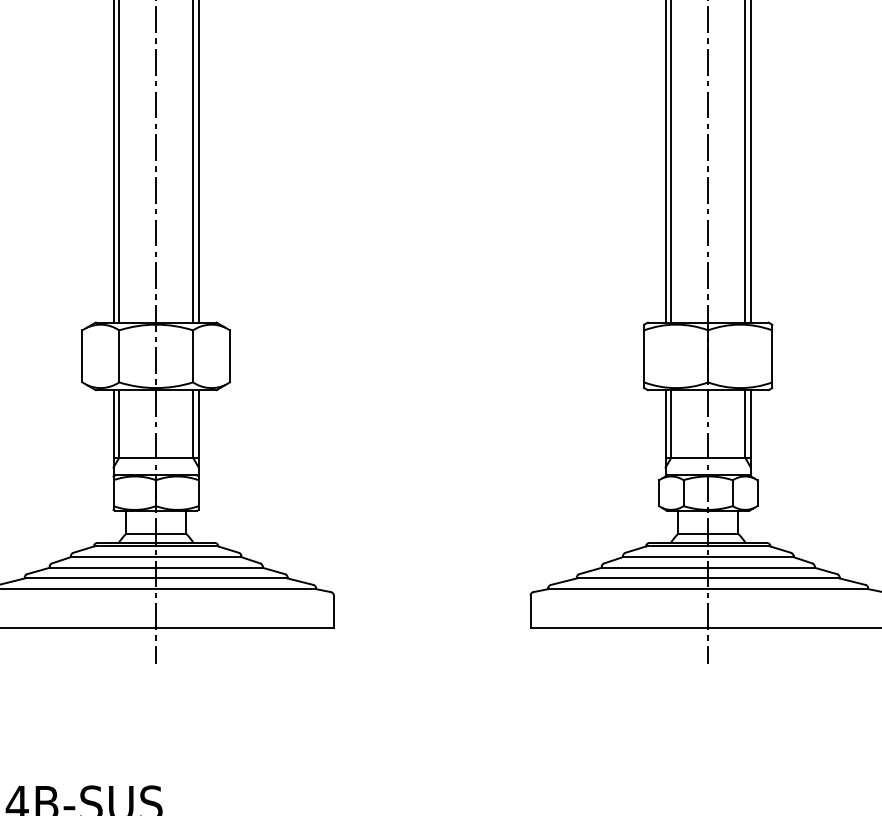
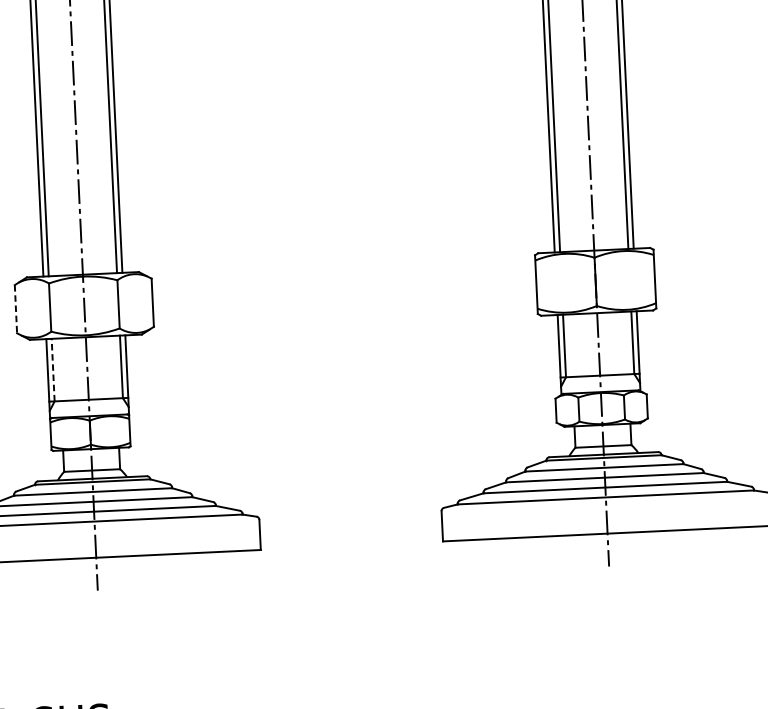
line: (82, 356) -> (16, 309), solid -> dashed
line: (119, 423) -> (53, 369), solid -> dashed

